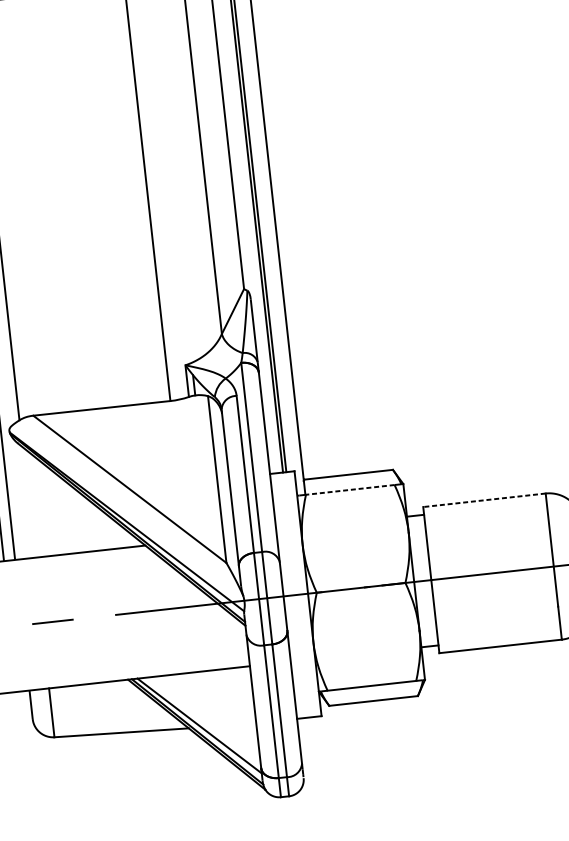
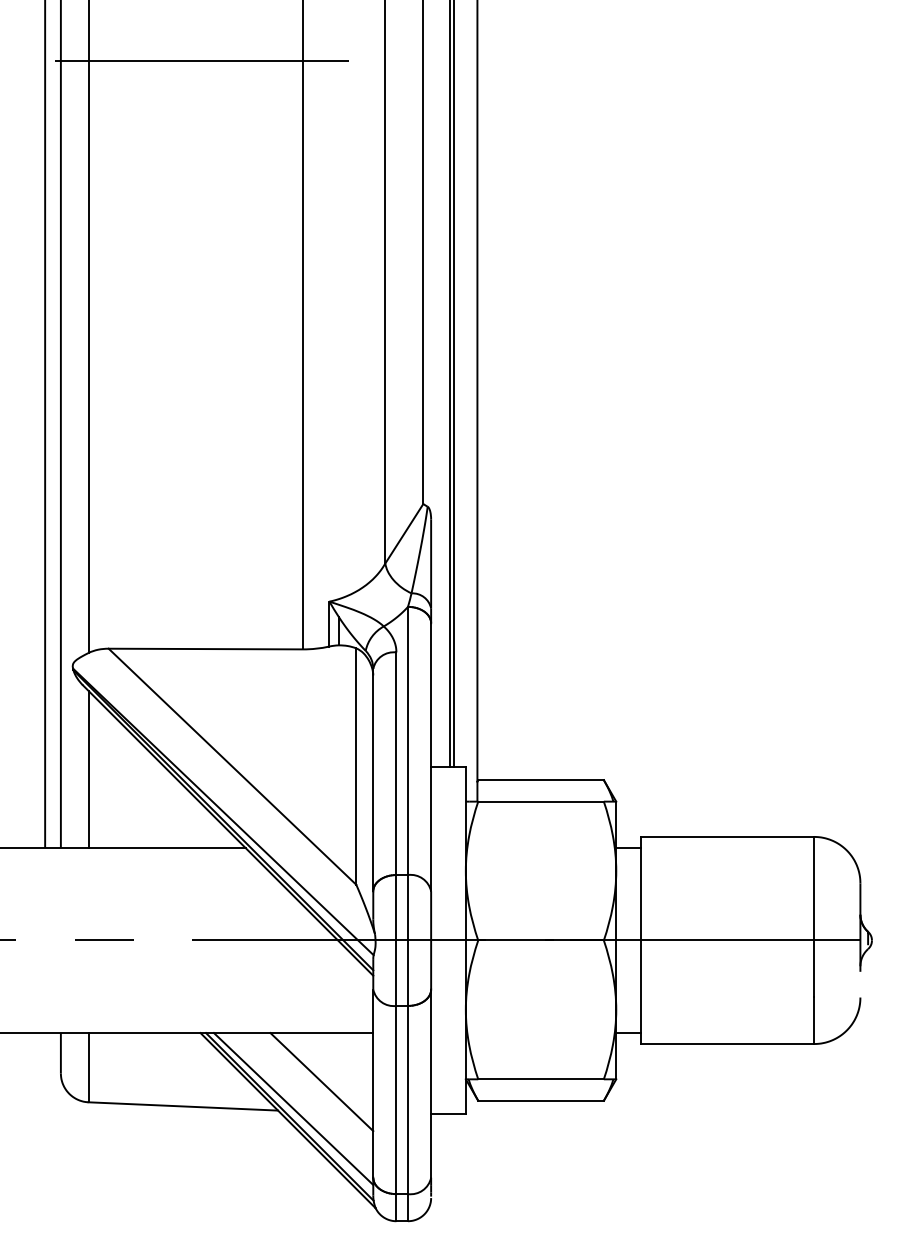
line: (350, 489) -> (541, 801), dashed -> solid
line: (484, 499) -> (727, 836), dashed -> solid
line: (28, 501) -> (88, 768), added
line: (217, 705) -> (321, 1082), added

